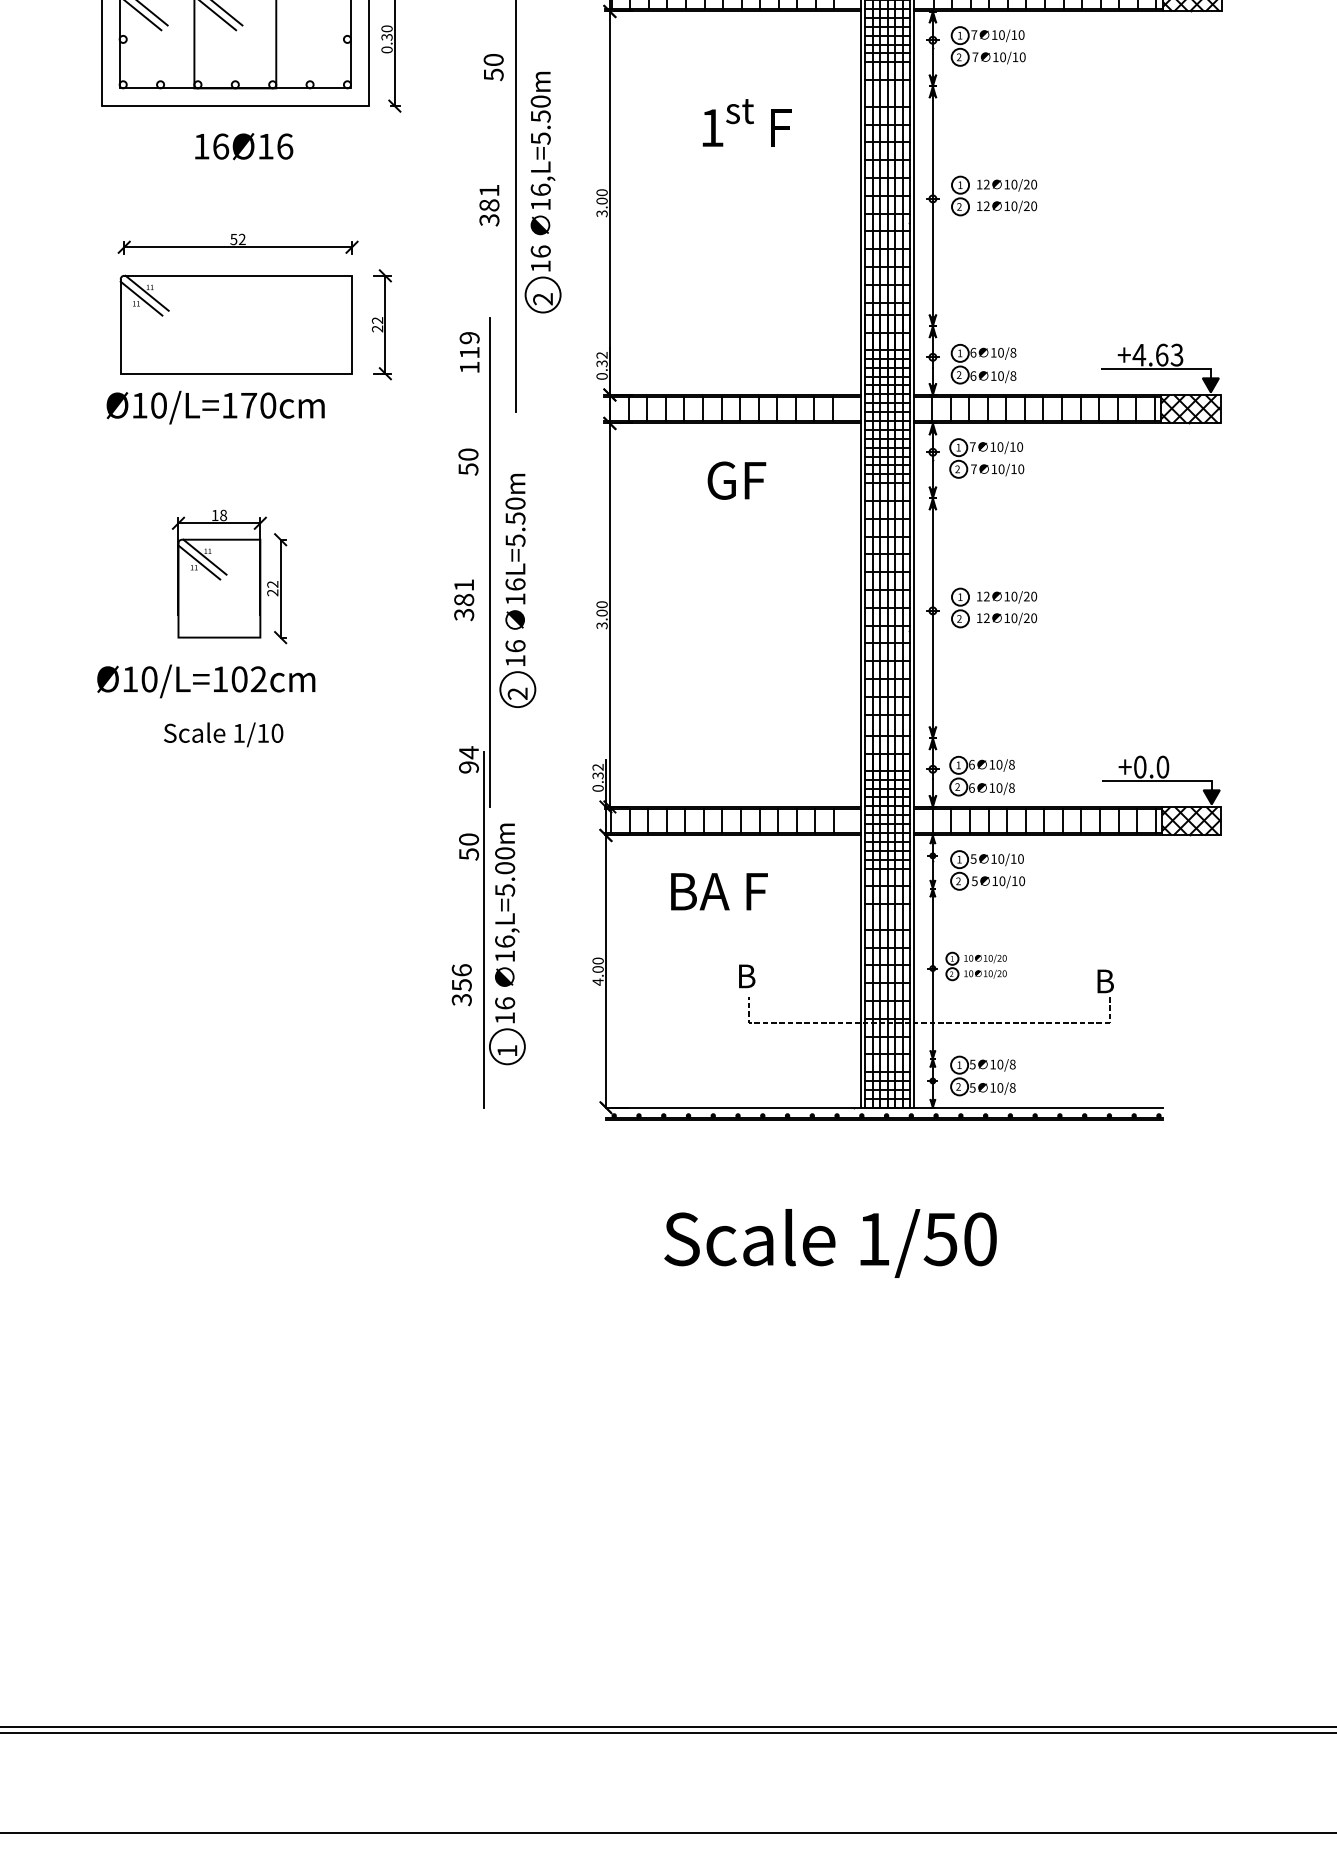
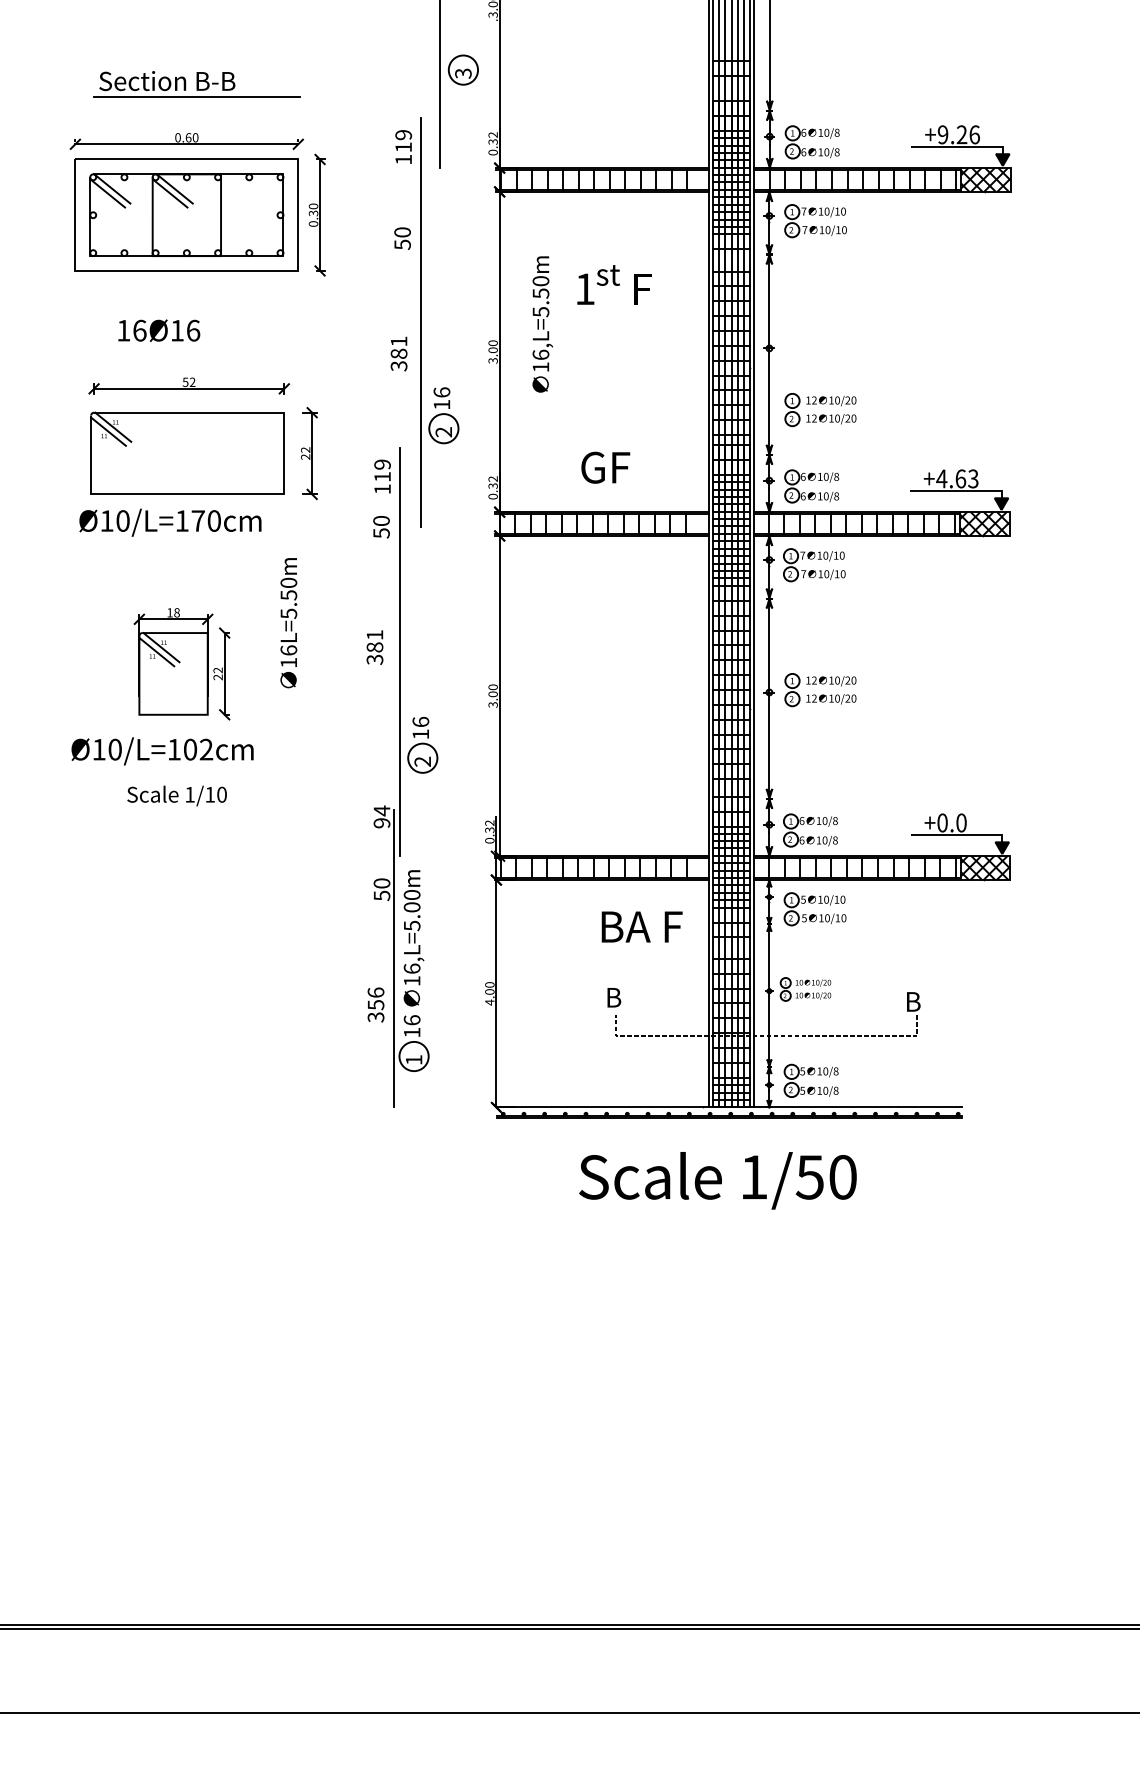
text: (244, 146) -> (159, 330), moved
text: (542, 153) -> (542, 324), moved
part: (994, 196) -> (820, 410), moved
text: (468, 462) -> (381, 527), moved
text: (736, 480) -> (605, 467), moved
text: (515, 552) -> (288, 623), moved
text: (463, 600) -> (374, 647), moved
text: (718, 891) -> (641, 926), moved
text: (830, 1243) -> (717, 1180), moved

